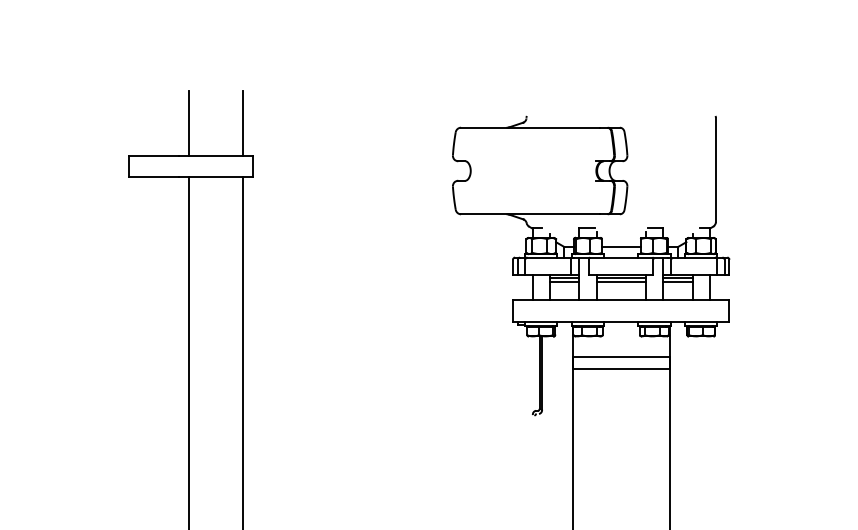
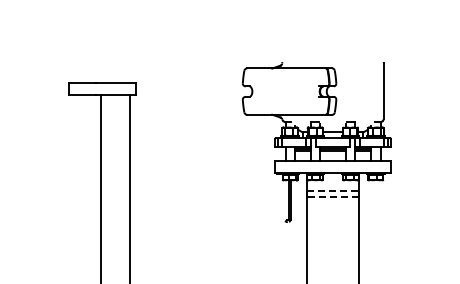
line: (189, 122) -> (101, 65), removed
line: (243, 122) -> (130, 65), removed
line: (622, 357) -> (333, 191), solid -> dashed
line: (620, 368) -> (332, 197), solid -> dashed

